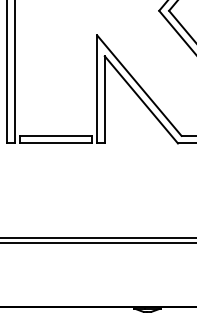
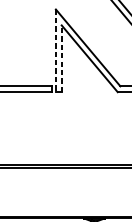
line: (97, 89) -> (56, 50), solid -> dashed
line: (104, 99) -> (61, 58), solid -> dashed

